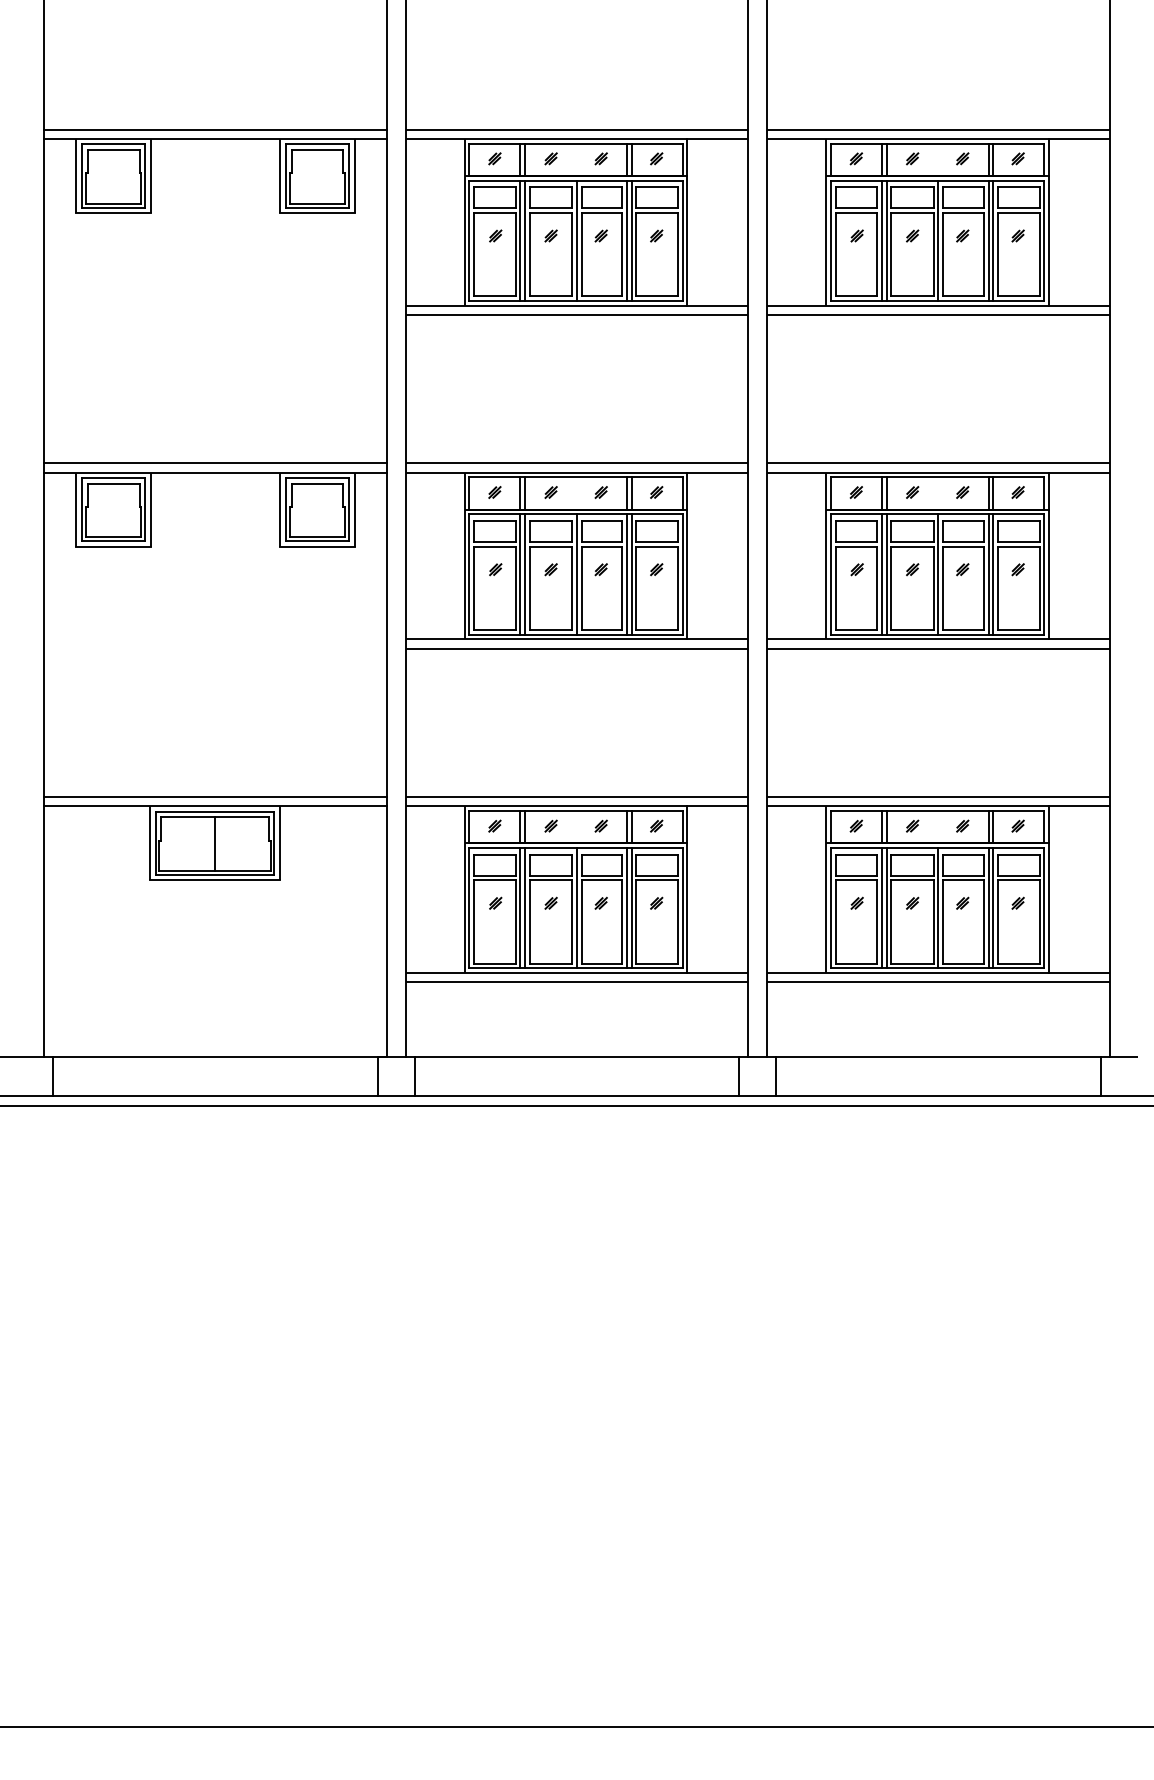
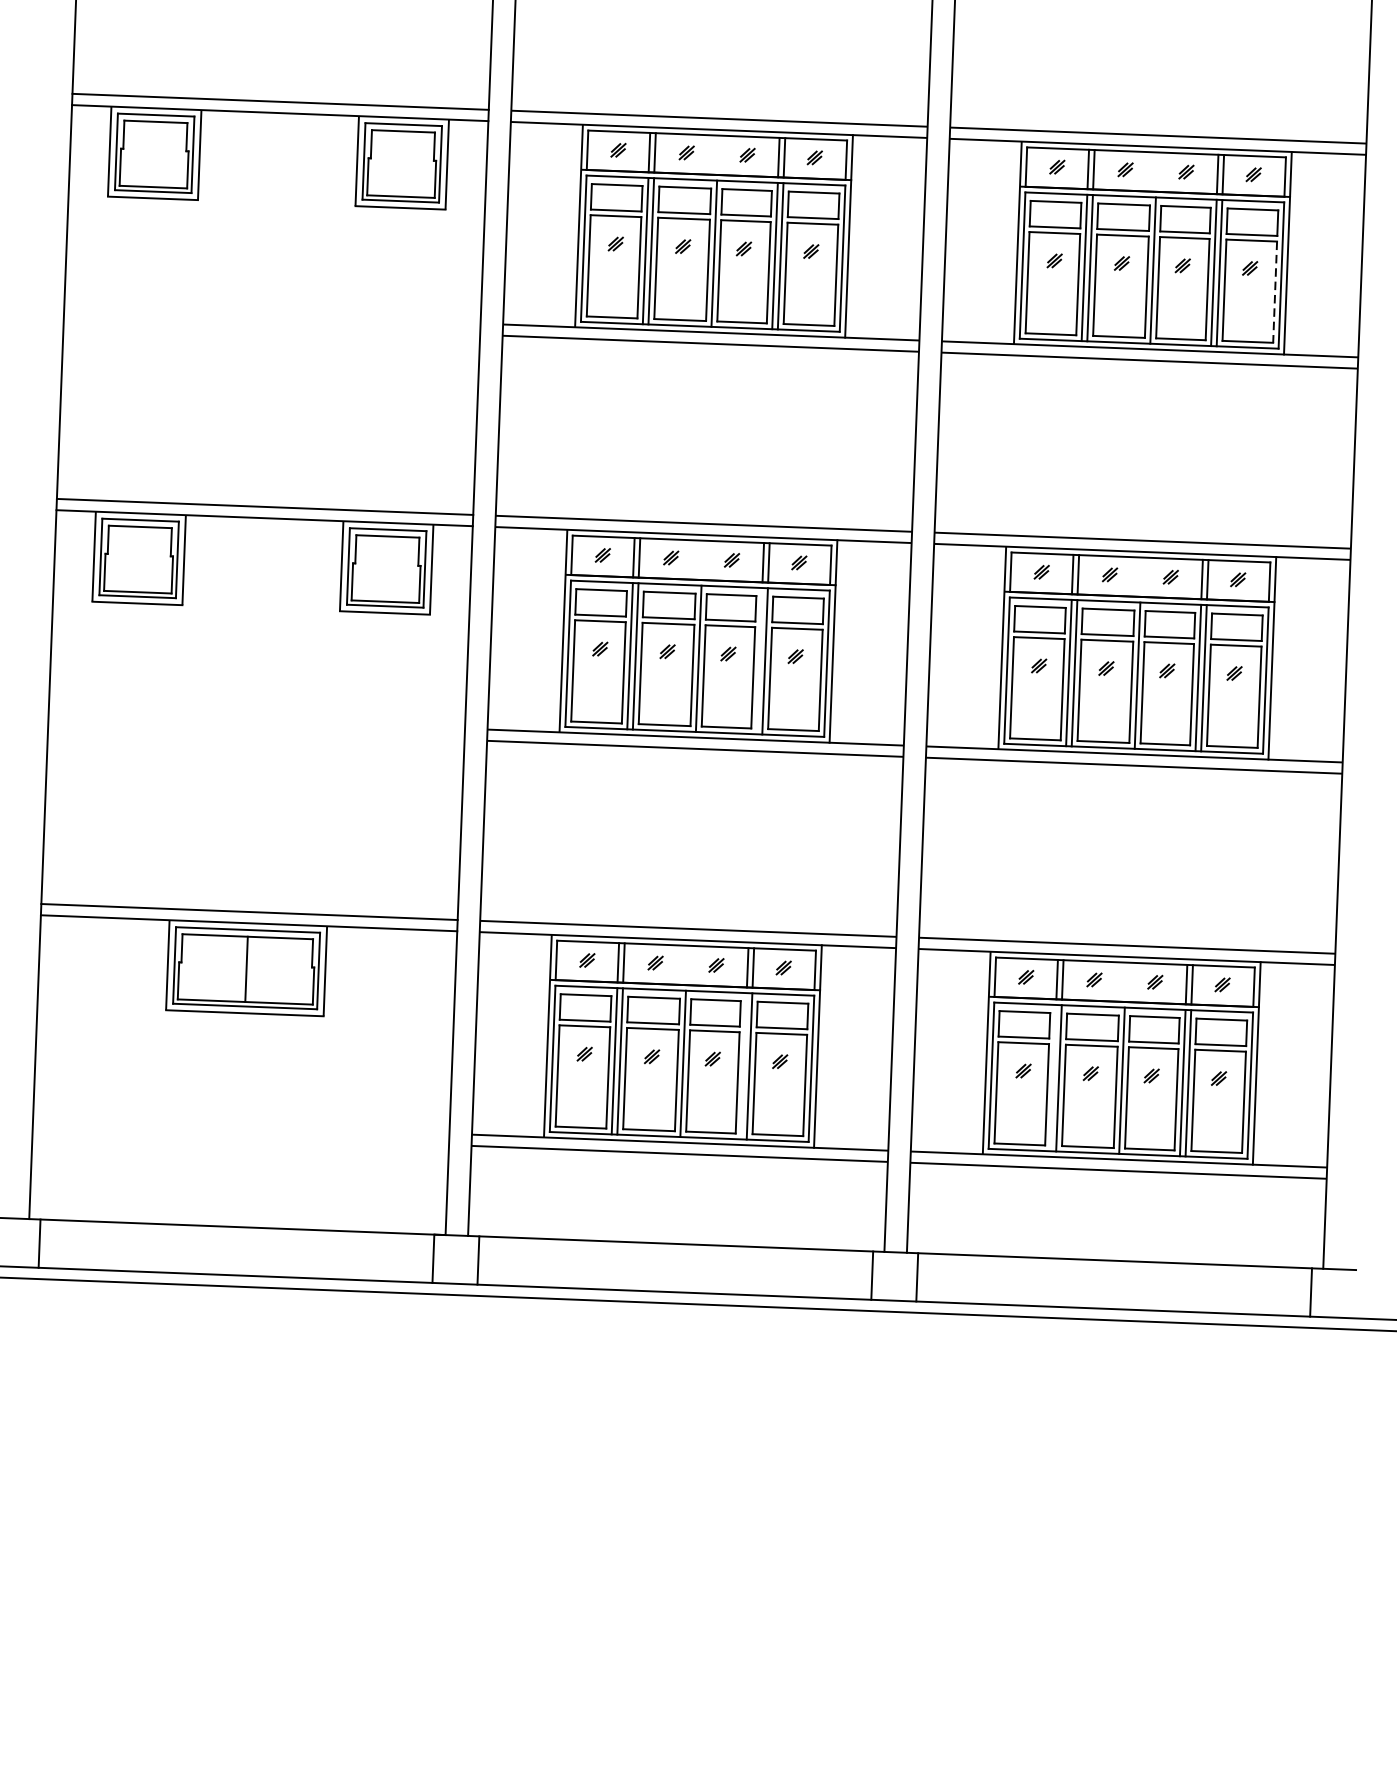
line: (1039, 254) -> (1275, 291), solid -> dashed
line: (627, 574) -> (760, 661), removed
line: (627, 907) -> (744, 1065), removed
line: (881, 907) -> (1052, 1077), removed

